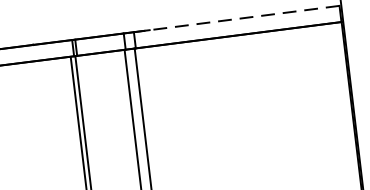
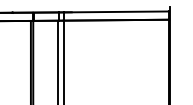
line: (236, 18) -> (116, 11), dashed -> solid

